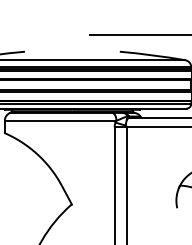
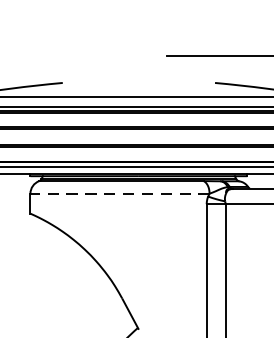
line: (60, 120) -> (119, 193), solid -> dashed

